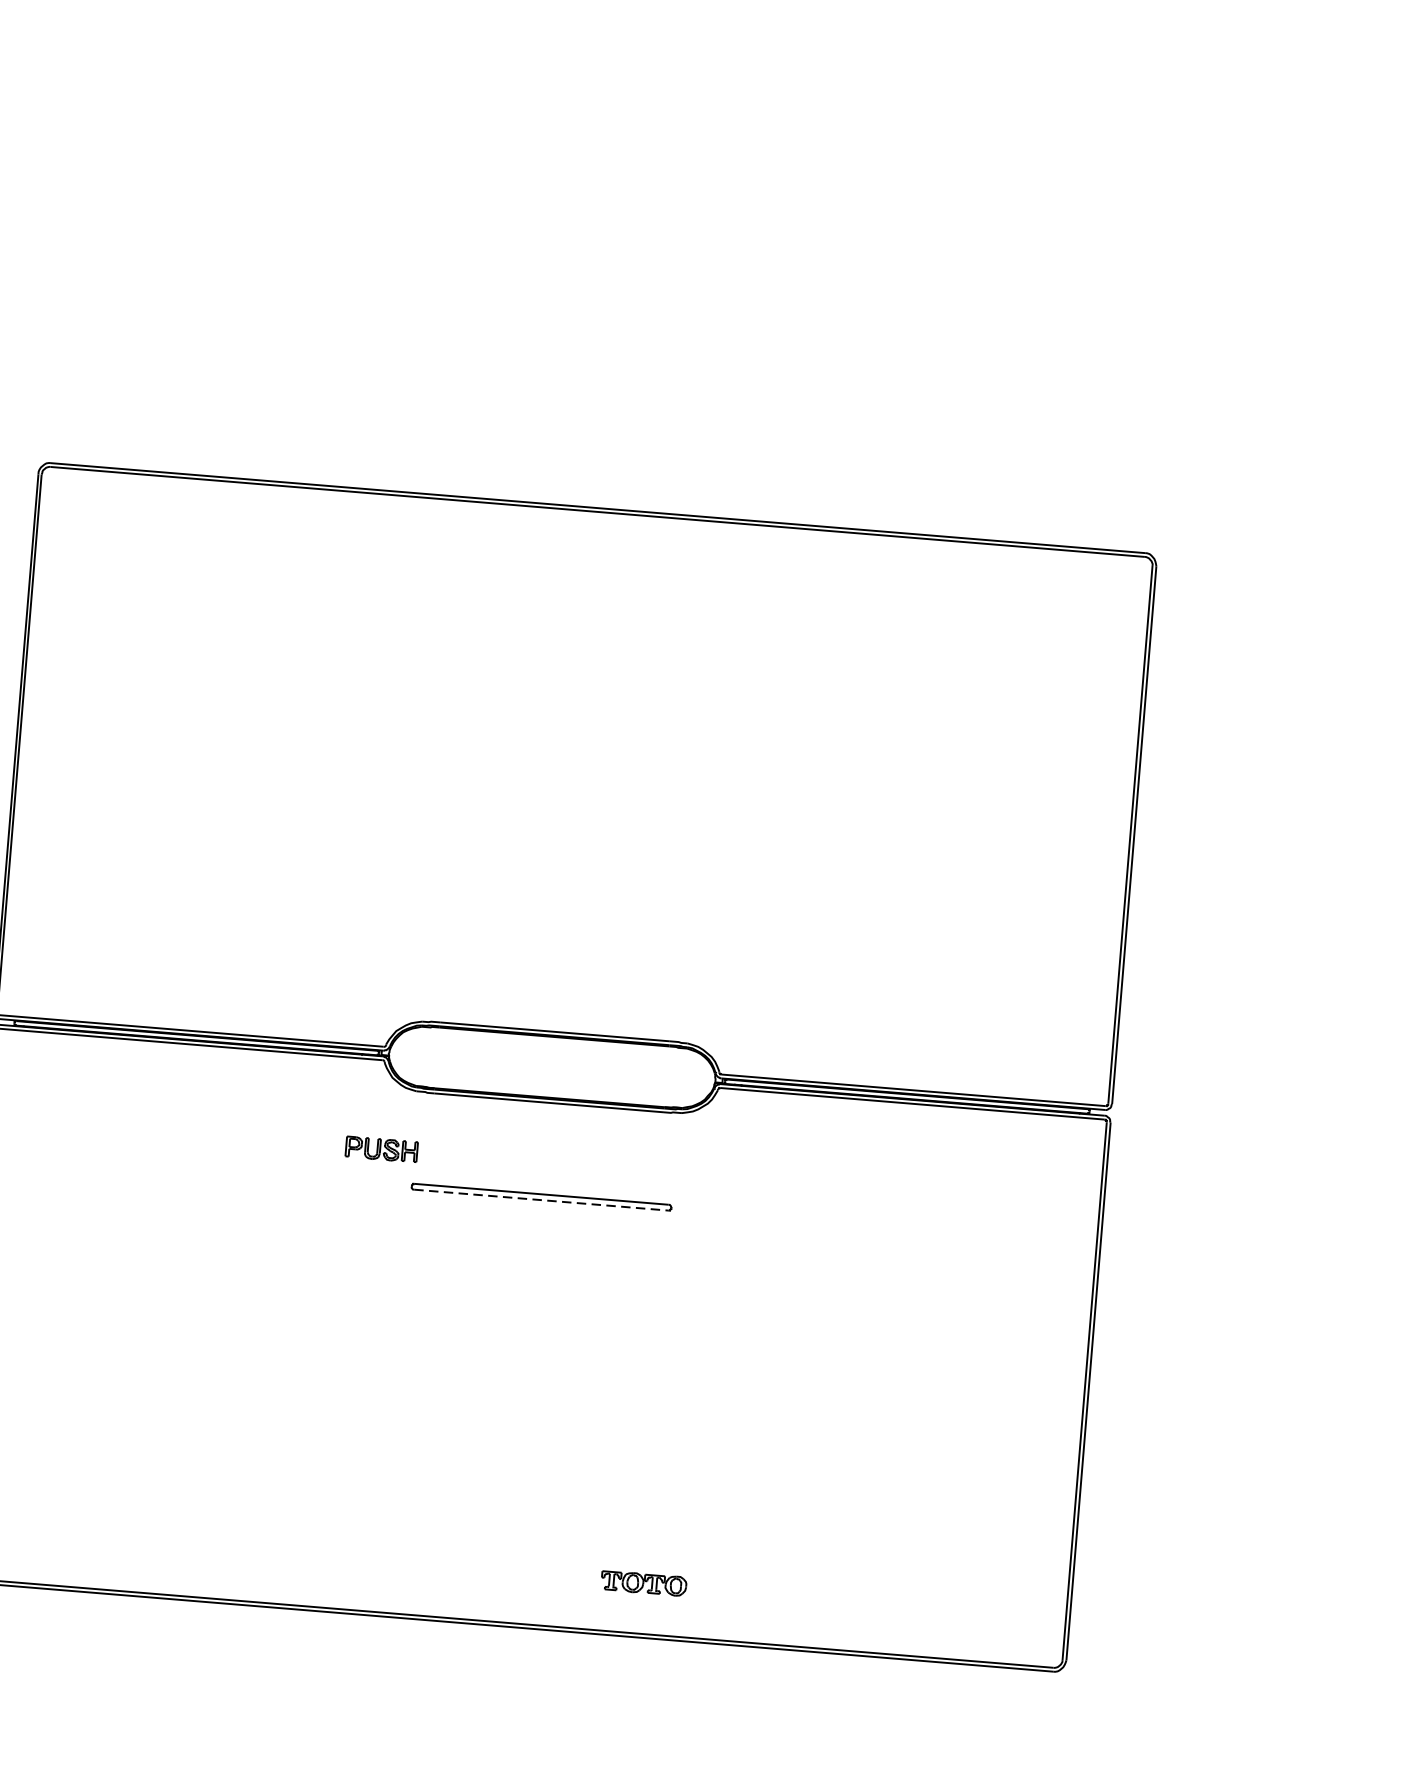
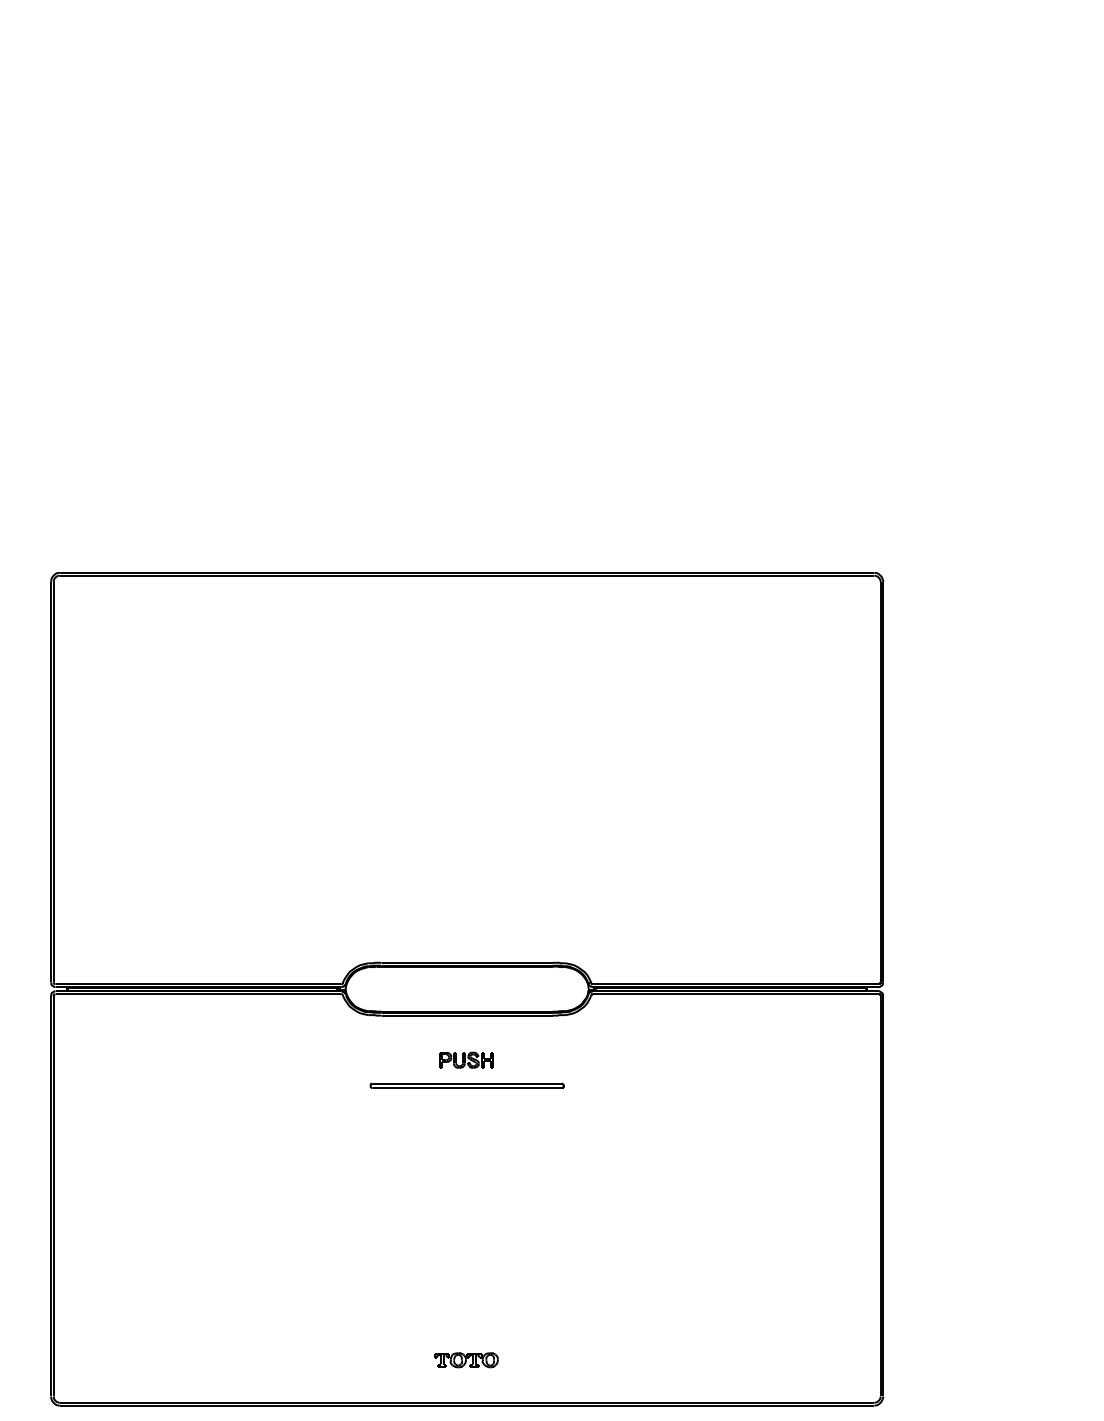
part: (382, 1148) -> (466, 1059), moved
line: (541, 1200) -> (467, 1088), dashed -> solid
part: (644, 1583) -> (466, 1360), moved

